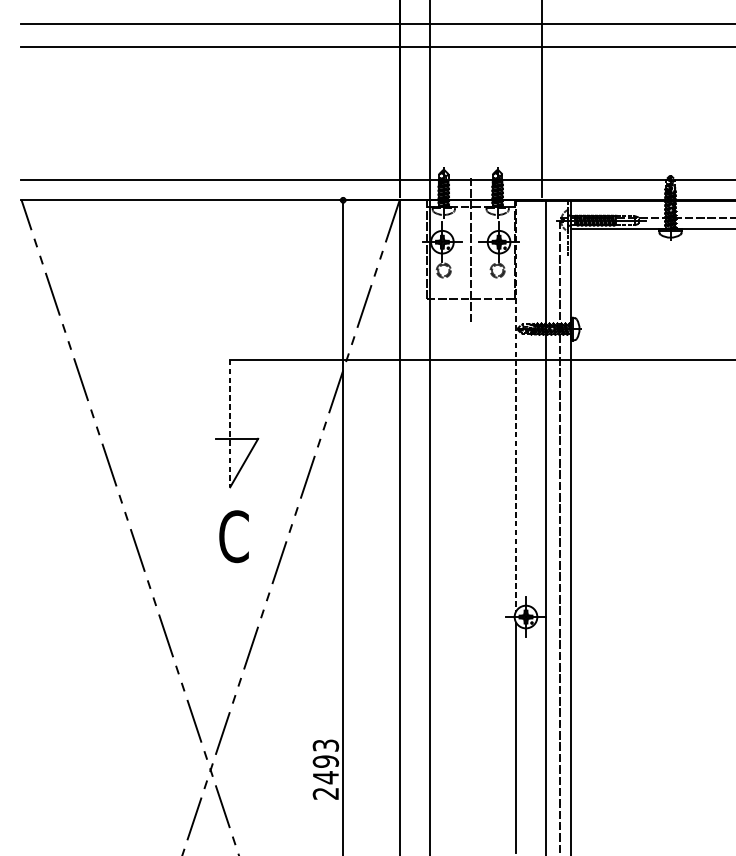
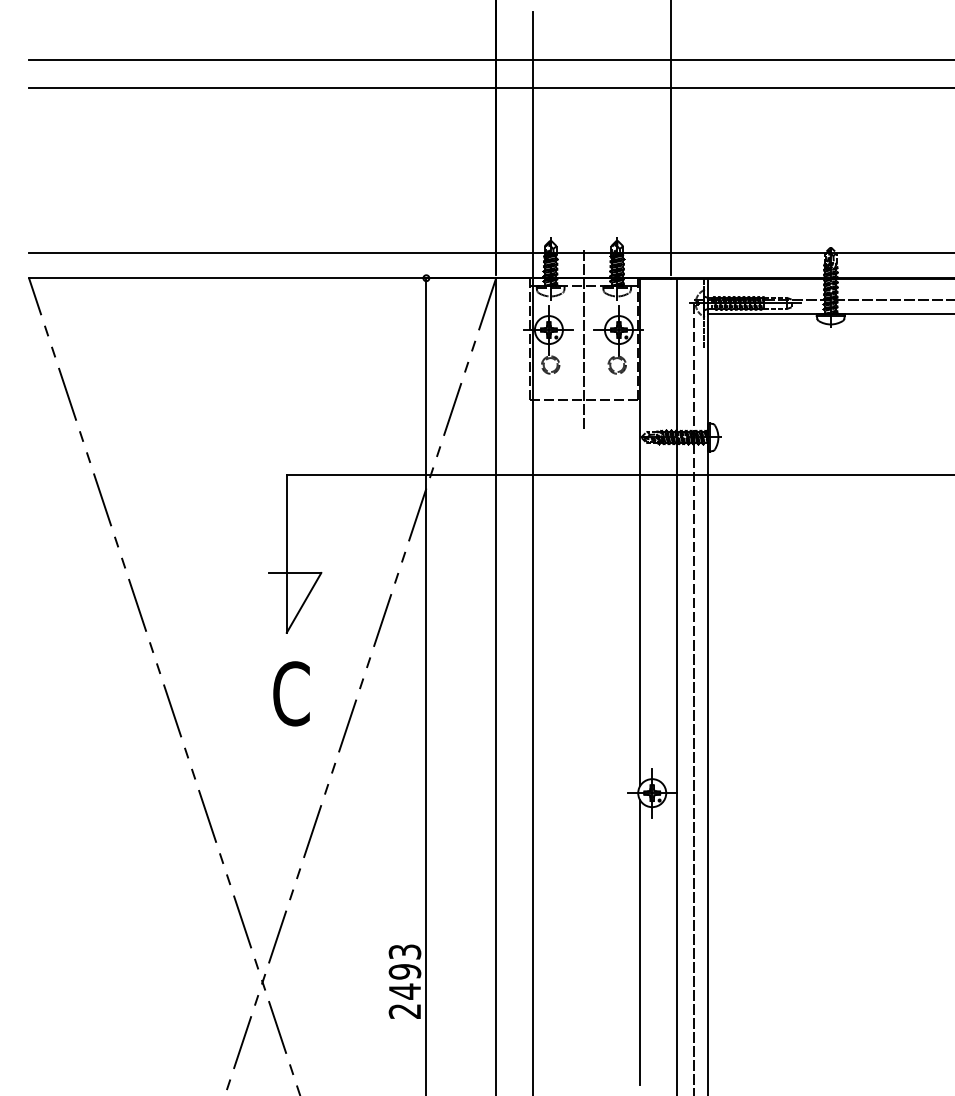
line: (515, 406) -> (639, 532), dashed -> solid
line: (229, 423) -> (286, 554), dashed -> solid

